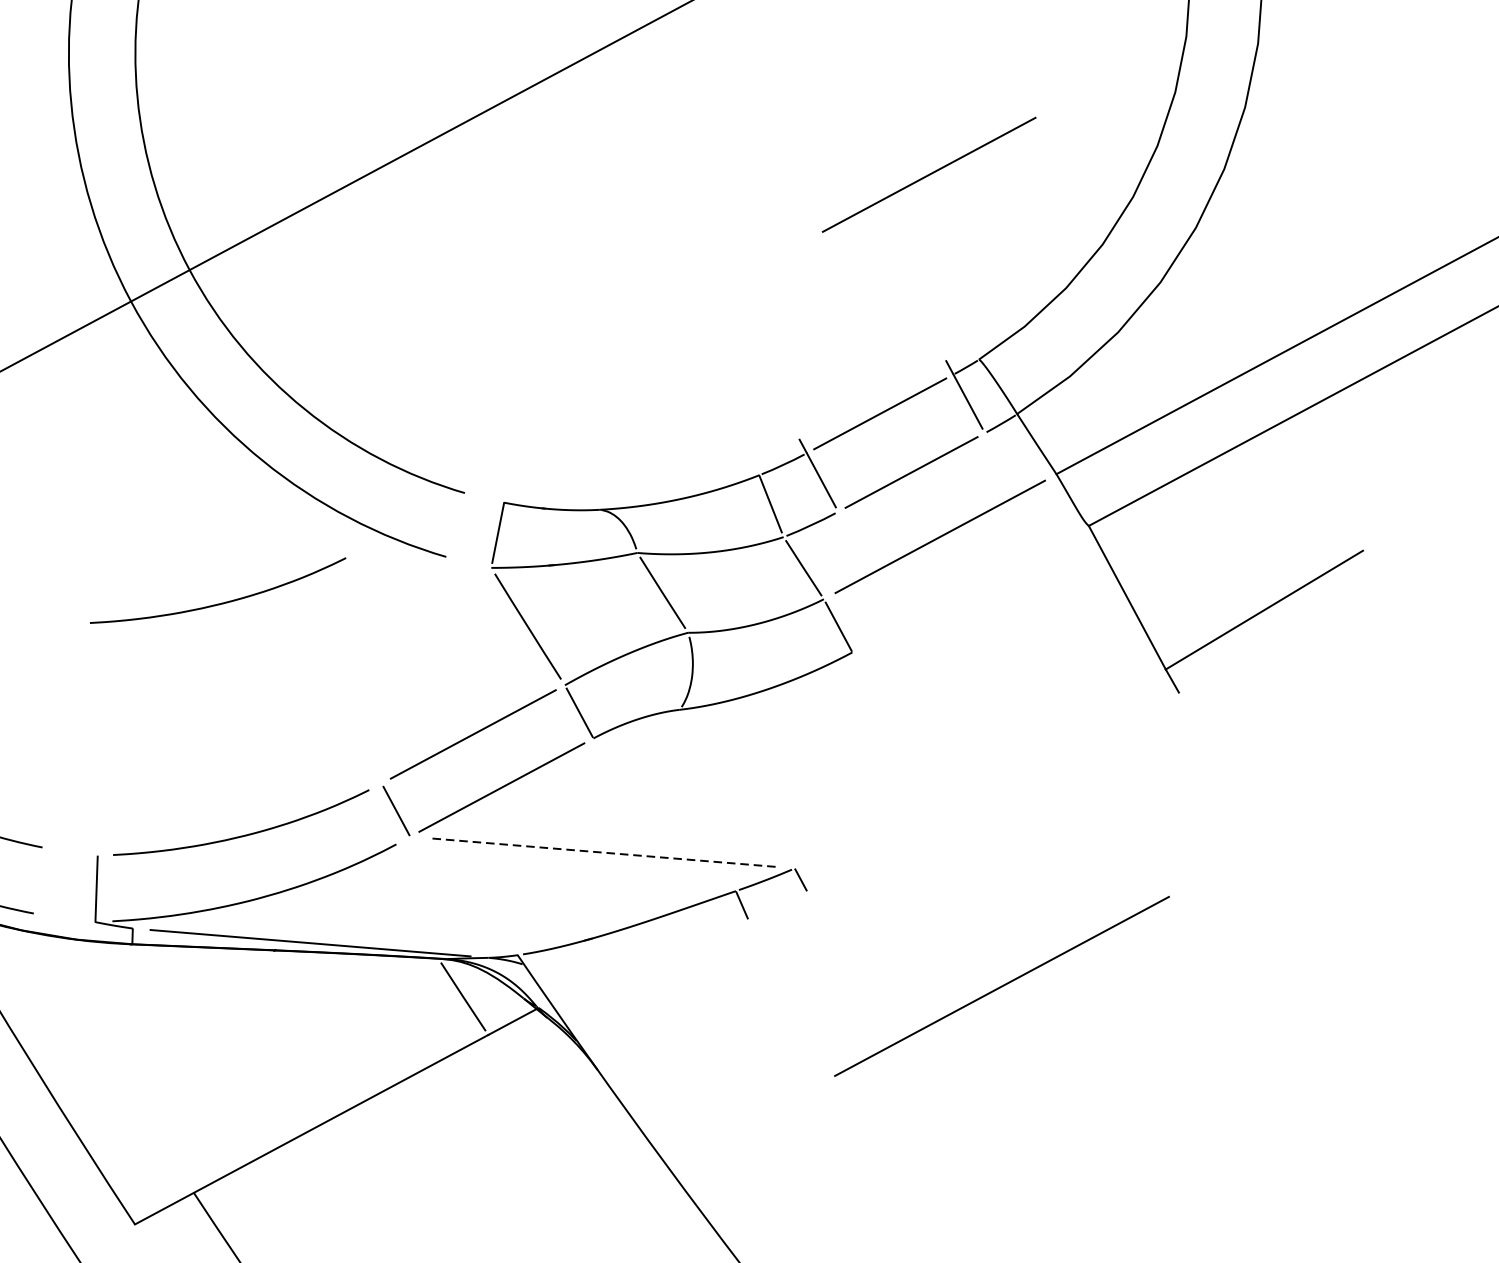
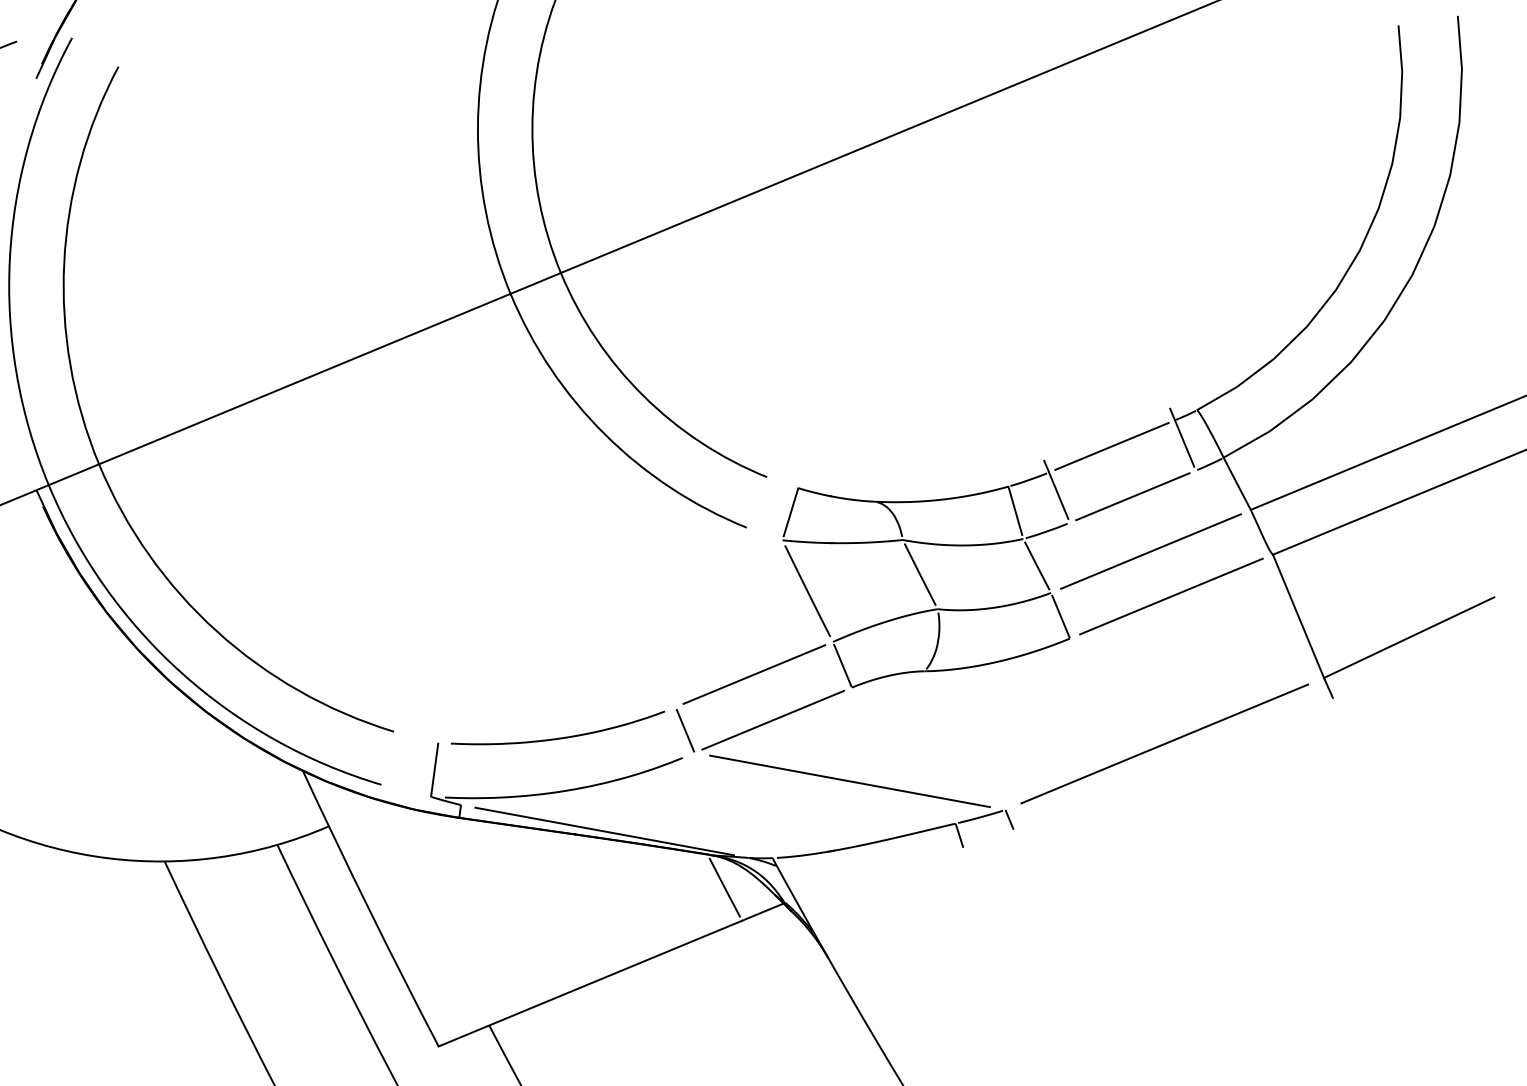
line: (929, 174) -> (1171, 596), moved
curve: (219, 602) -> (558, 546), removed
line: (601, 852) -> (849, 781), dashed -> solid
line: (1001, 985) -> (1164, 743), moved

